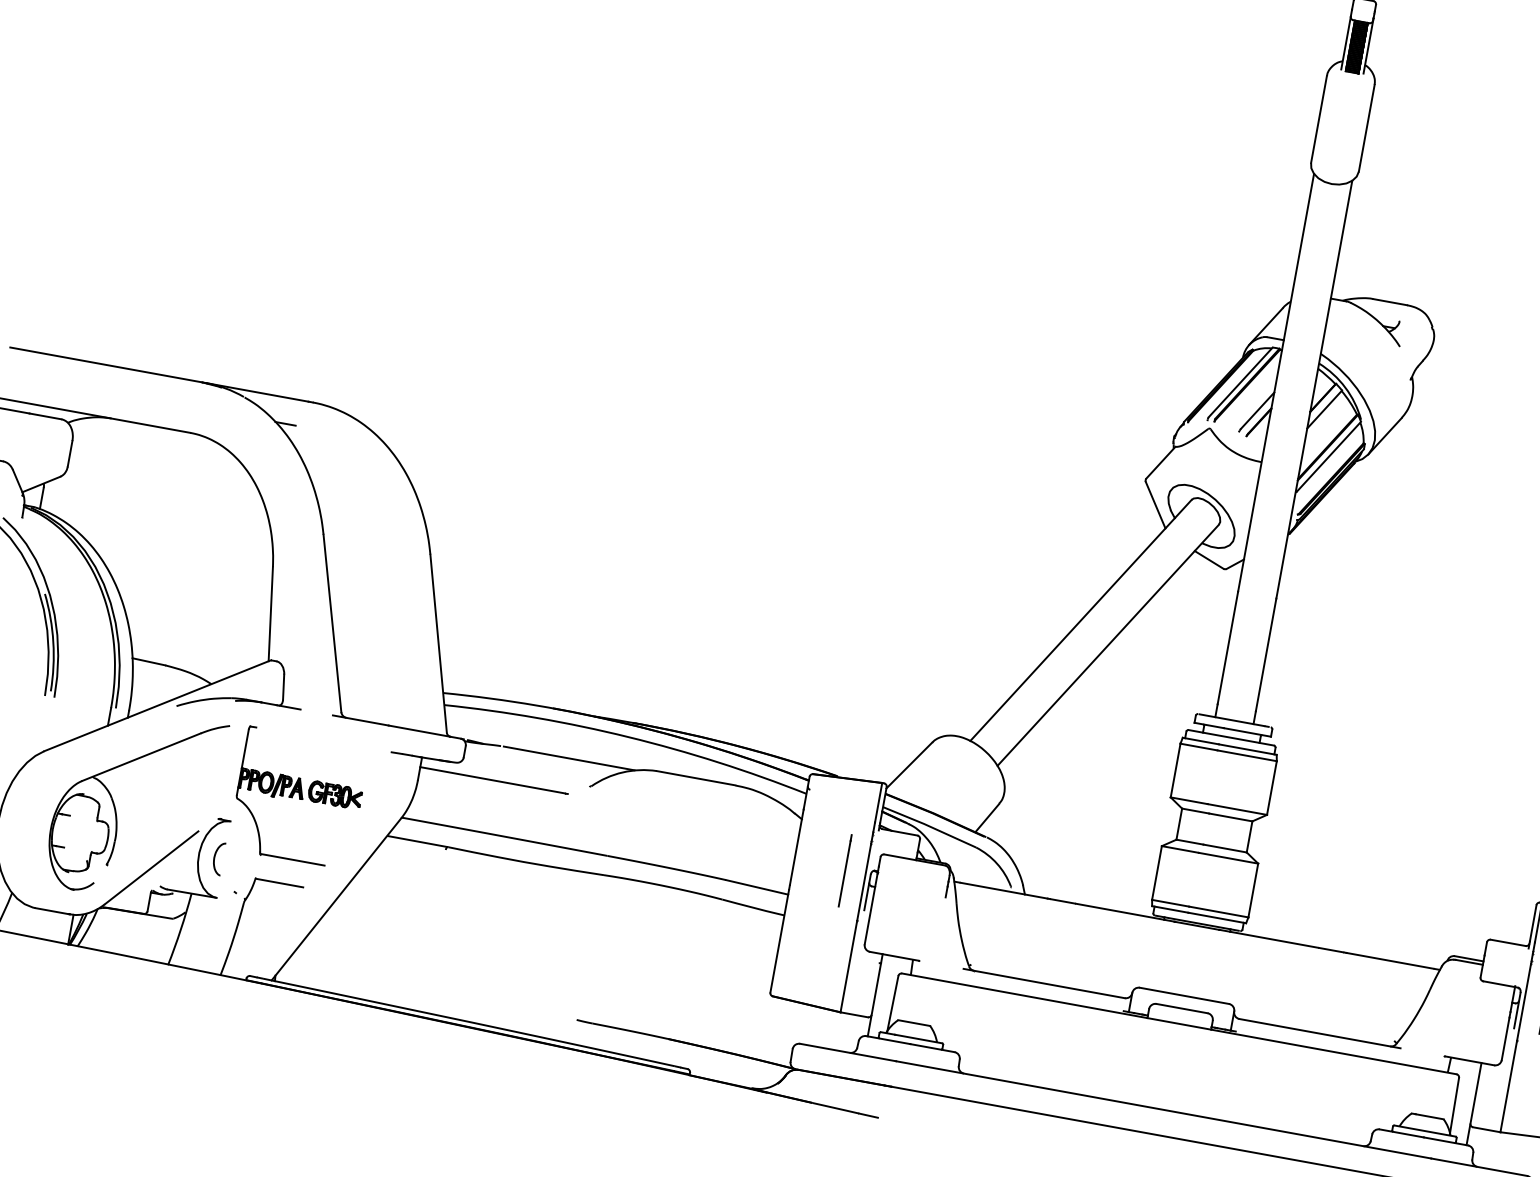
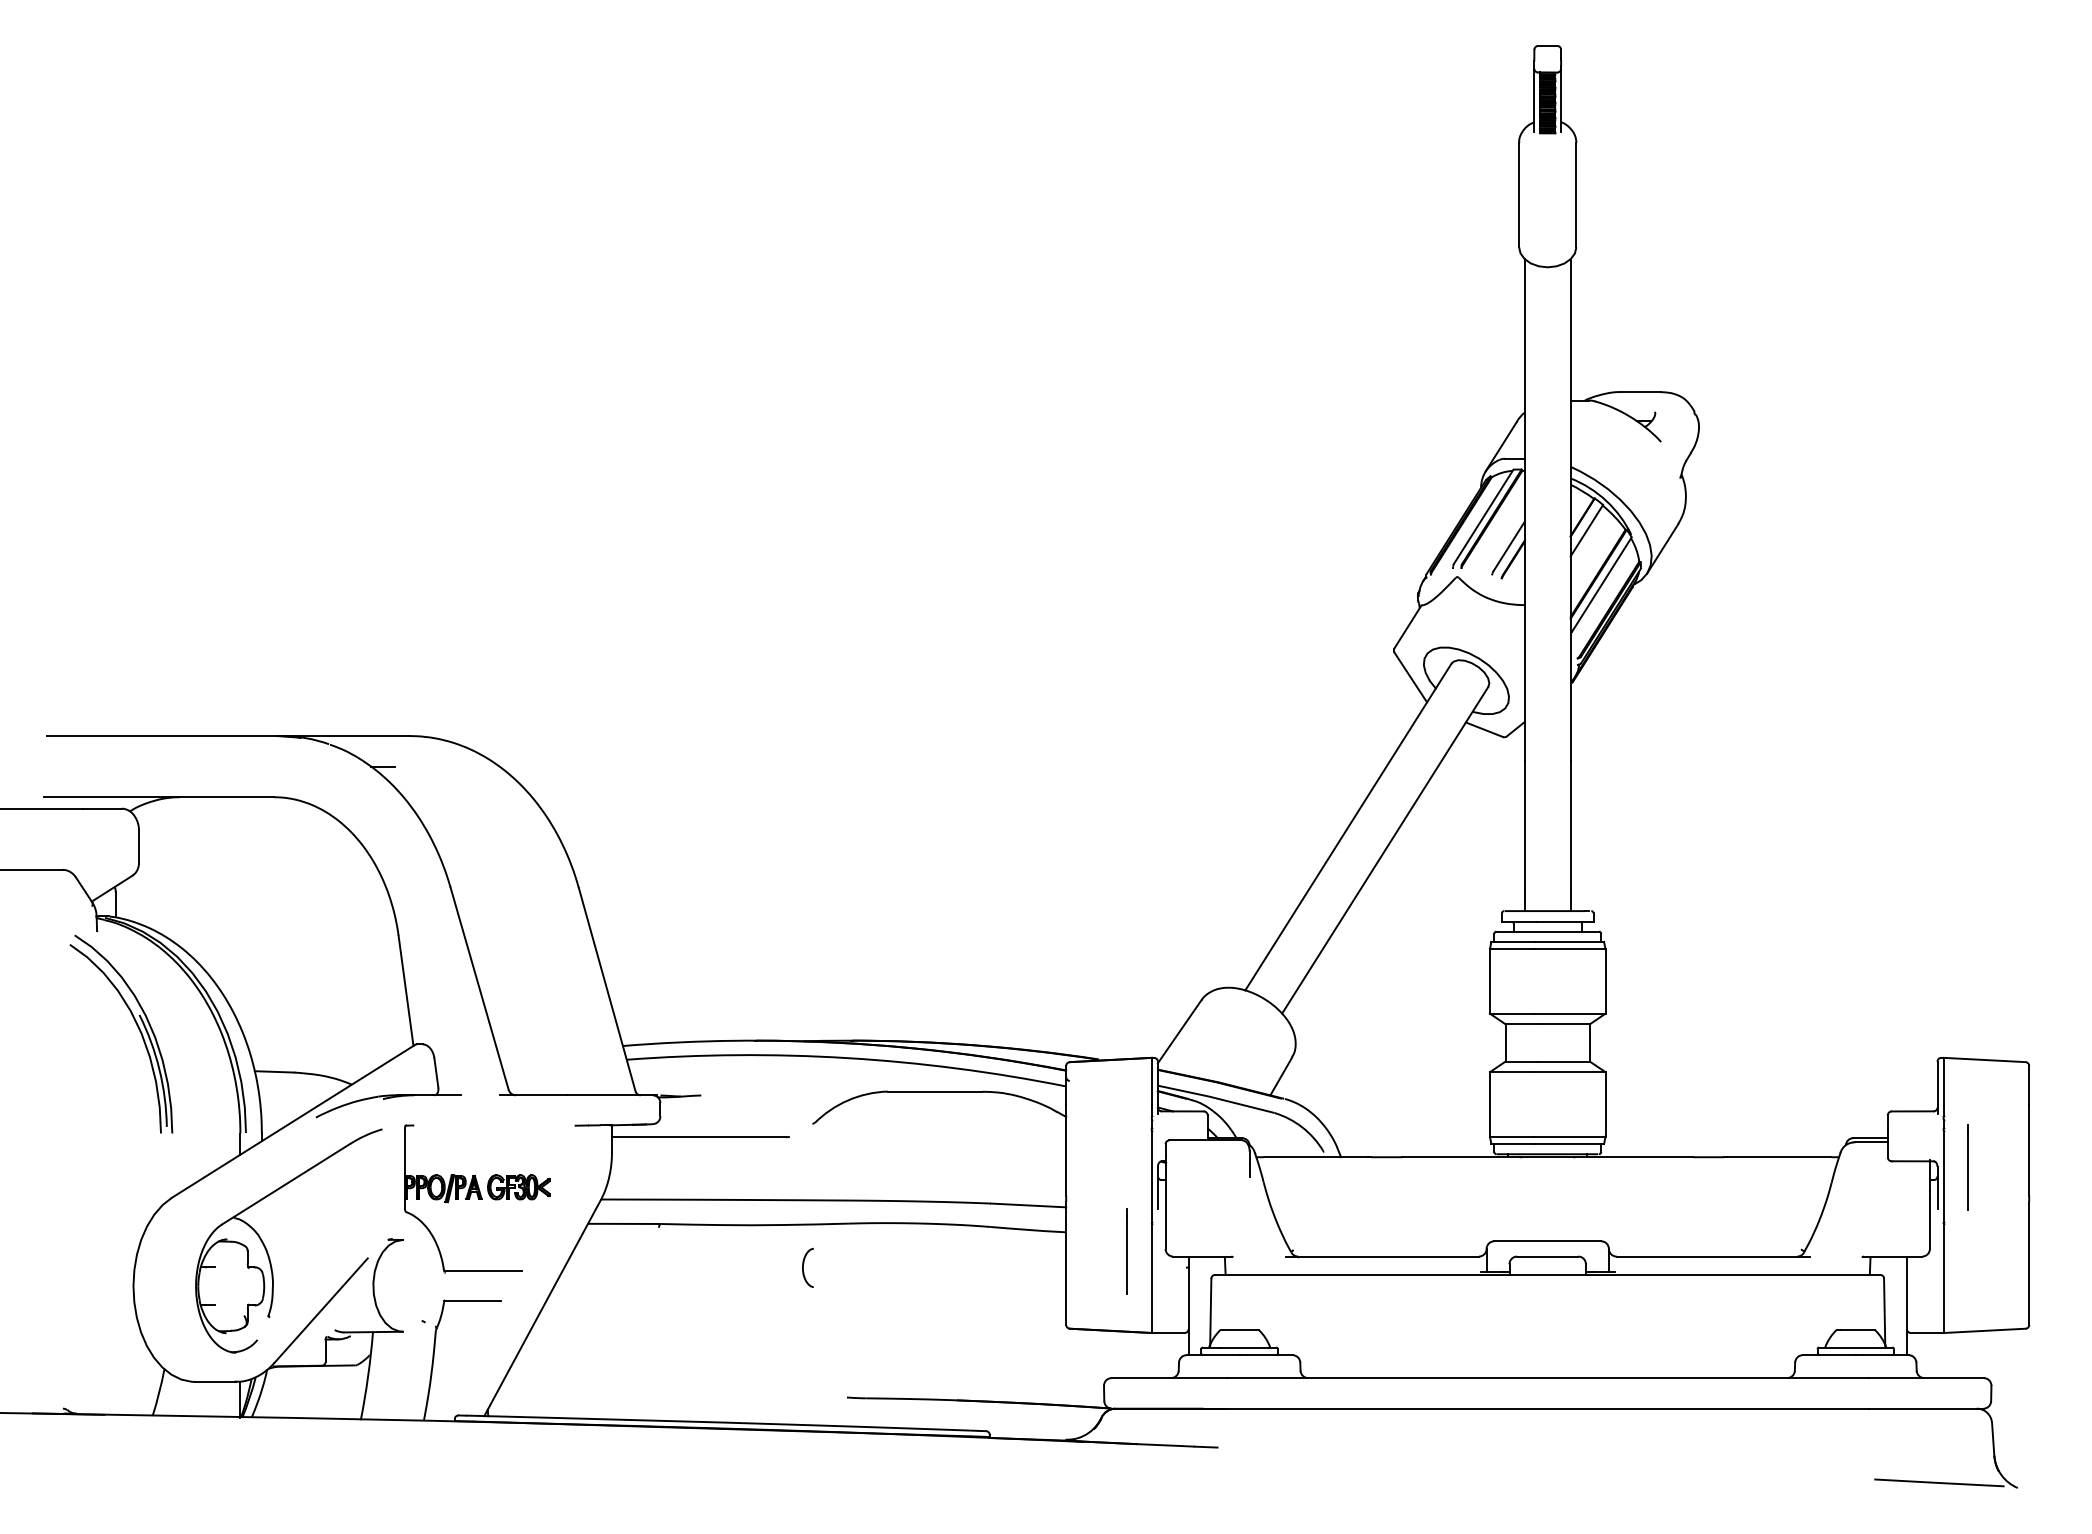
line: (568, 758) -> (782, 1095), removed
curve: (214, 857) -> (803, 1267), moved
line: (844, 870) -> (1126, 1251), moved

